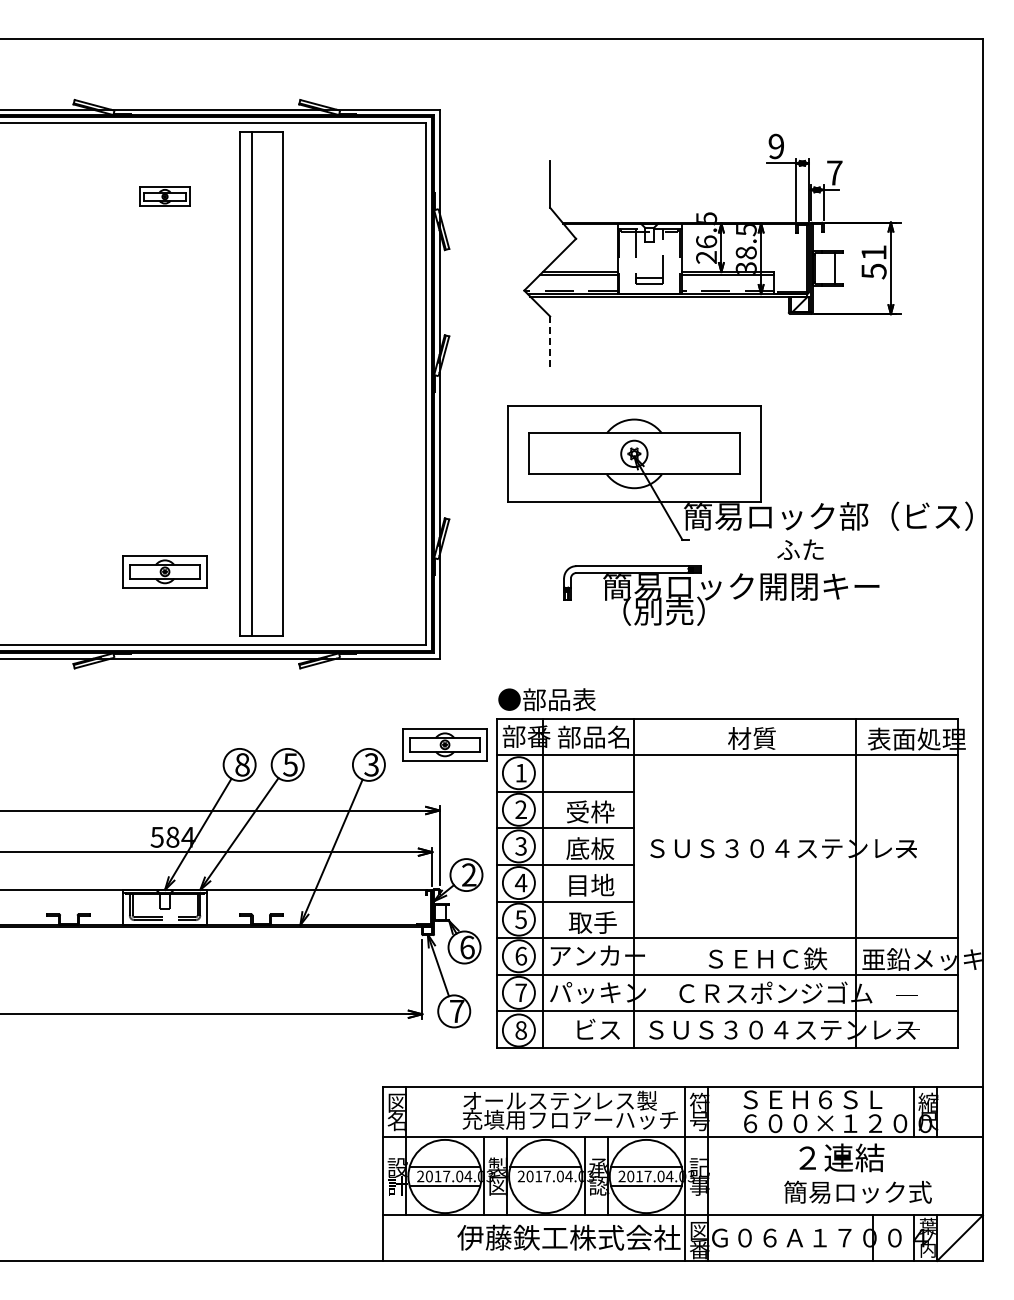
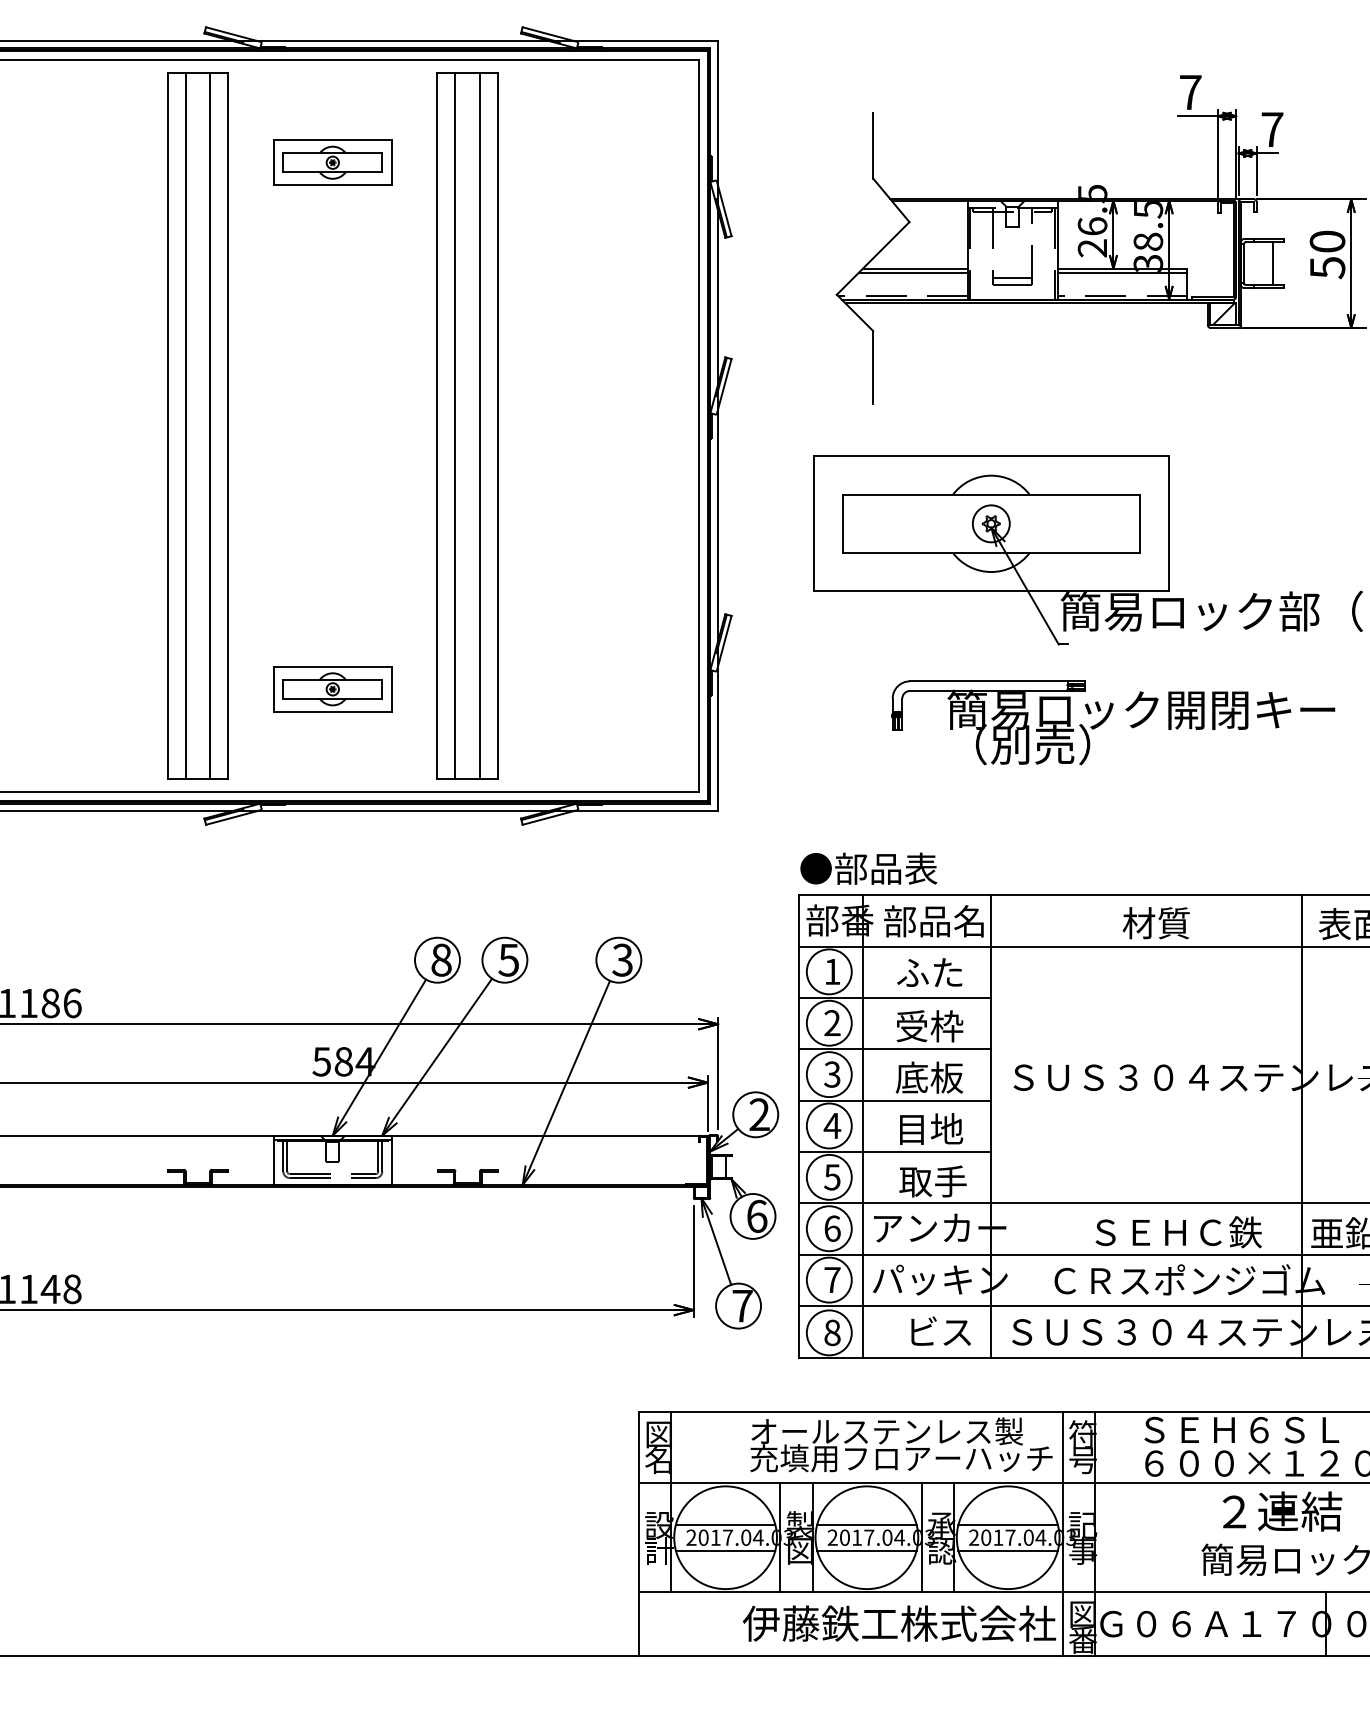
text: (776, 146) -> (1190, 92), 9 -> 7
part: (164, 196) -> (332, 162), size x1.67
text: (873, 252) -> (1326, 241), 51 -> 50
line: (550, 342) -> (873, 367), dashed -> solid
part: (68, 383) -> (197, 425), added
line: (269, 383) -> (479, 425), added
text: (800, 549) -> (929, 972), moved
part: (444, 744) -> (724, 931), removed
line: (545, 1185) -> (866, 1550), added

